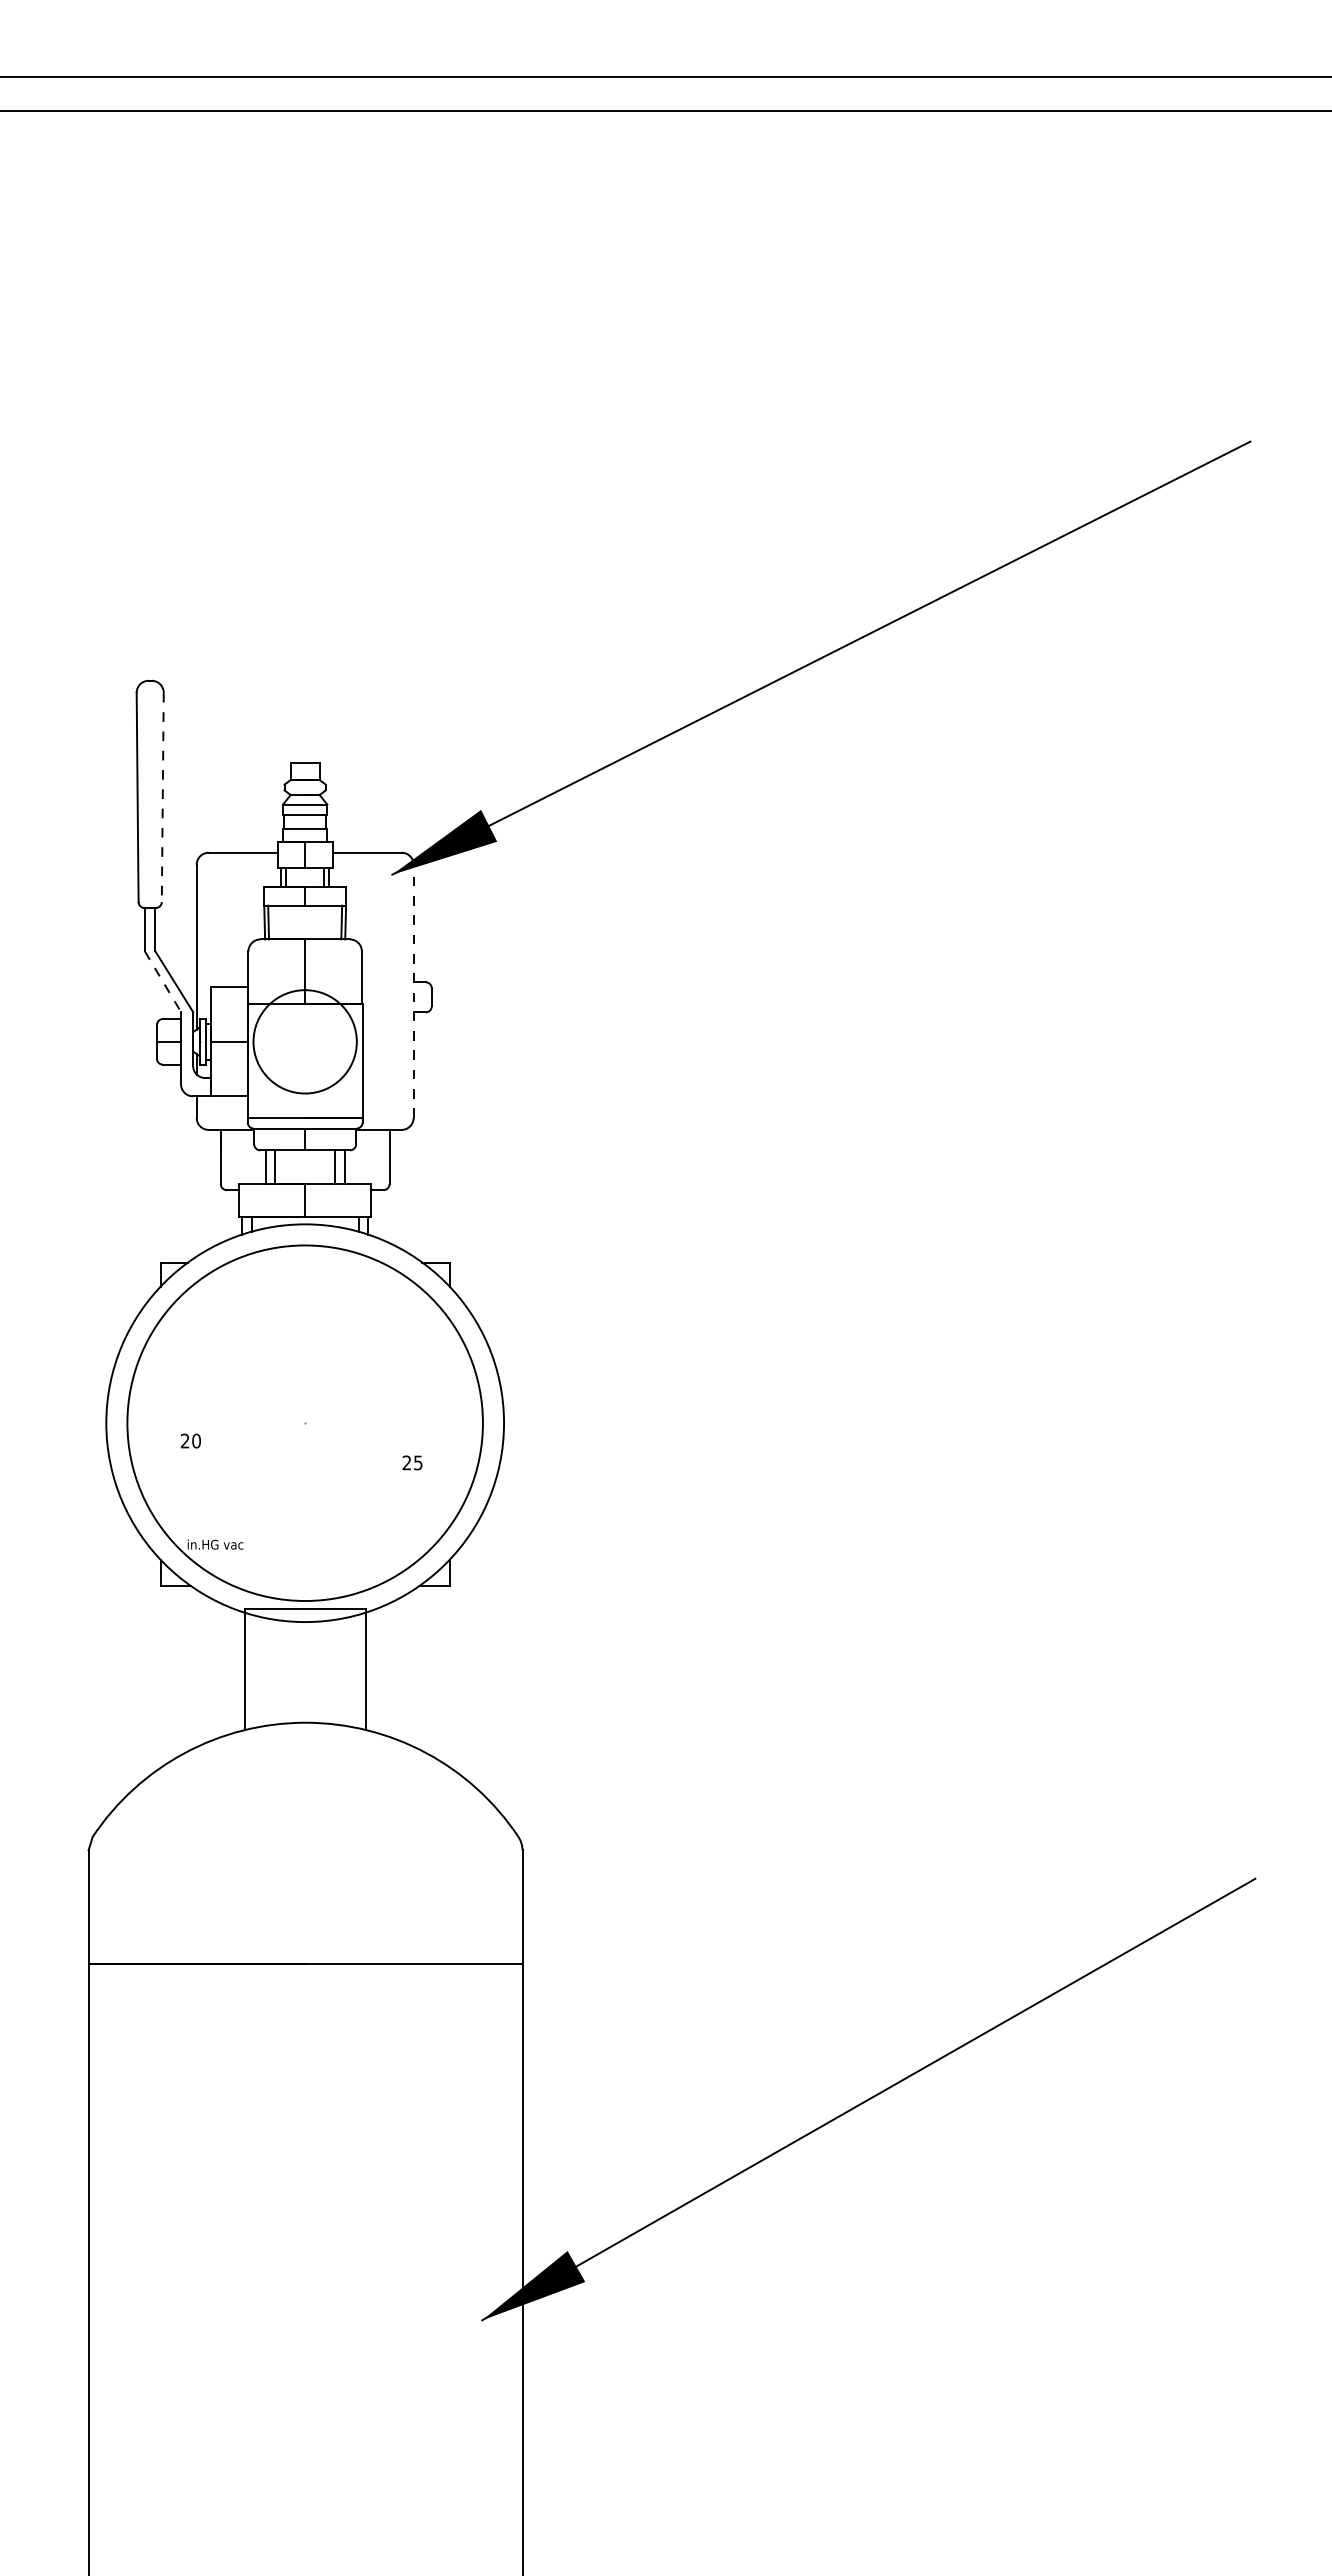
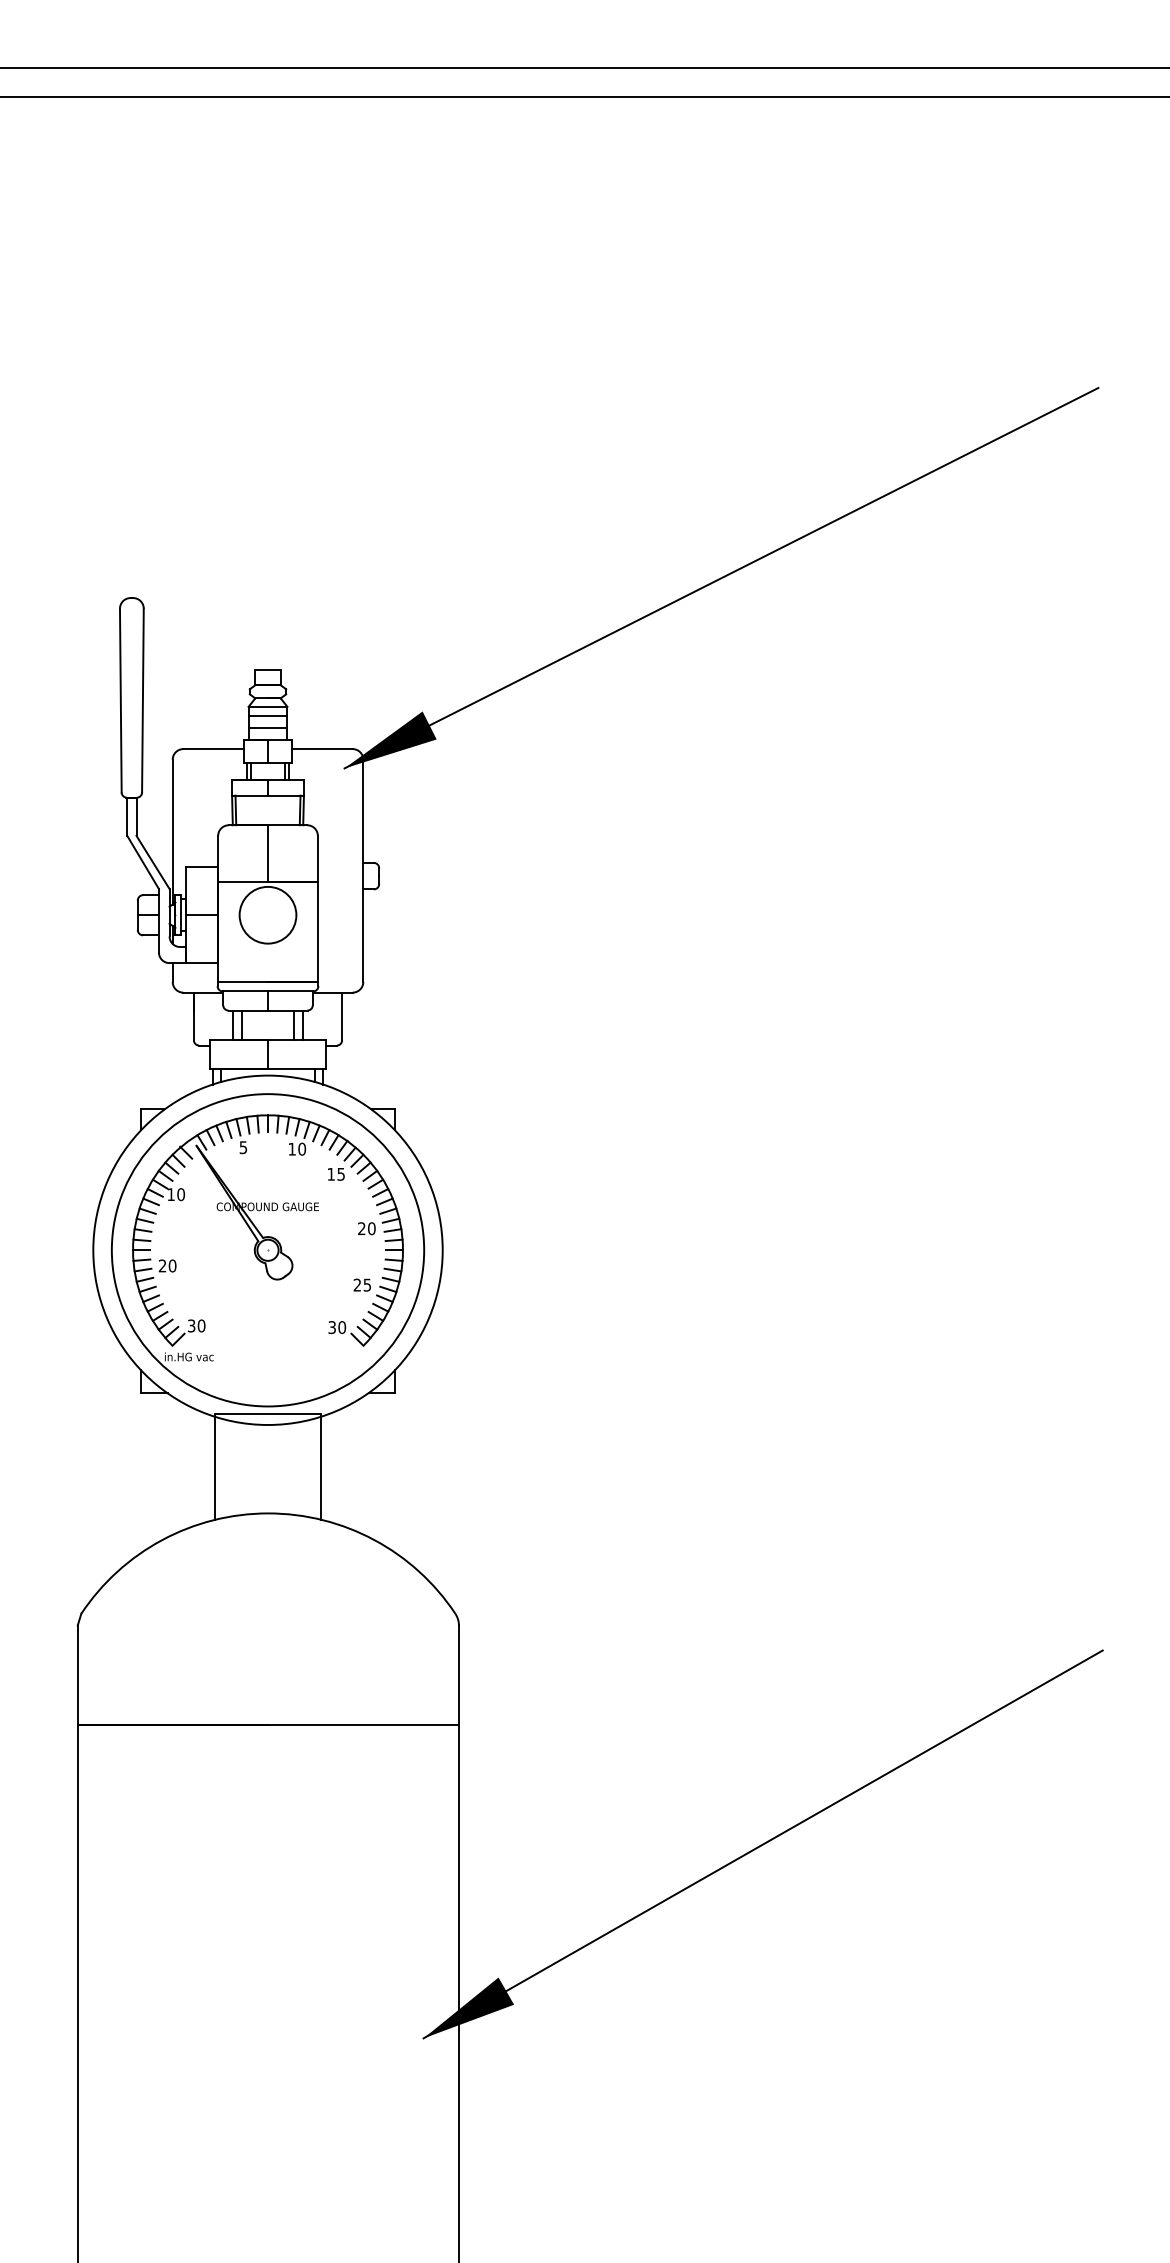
line: (162, 797) -> (142, 700), dashed -> solid
line: (163, 982) -> (143, 863), dashed -> solid
line: (413, 991) -> (363, 871), dashed -> solid
circle: (304, 1041) -> (267, 914), size x0.62
part: (304, 1407) -> (267, 1236), added

